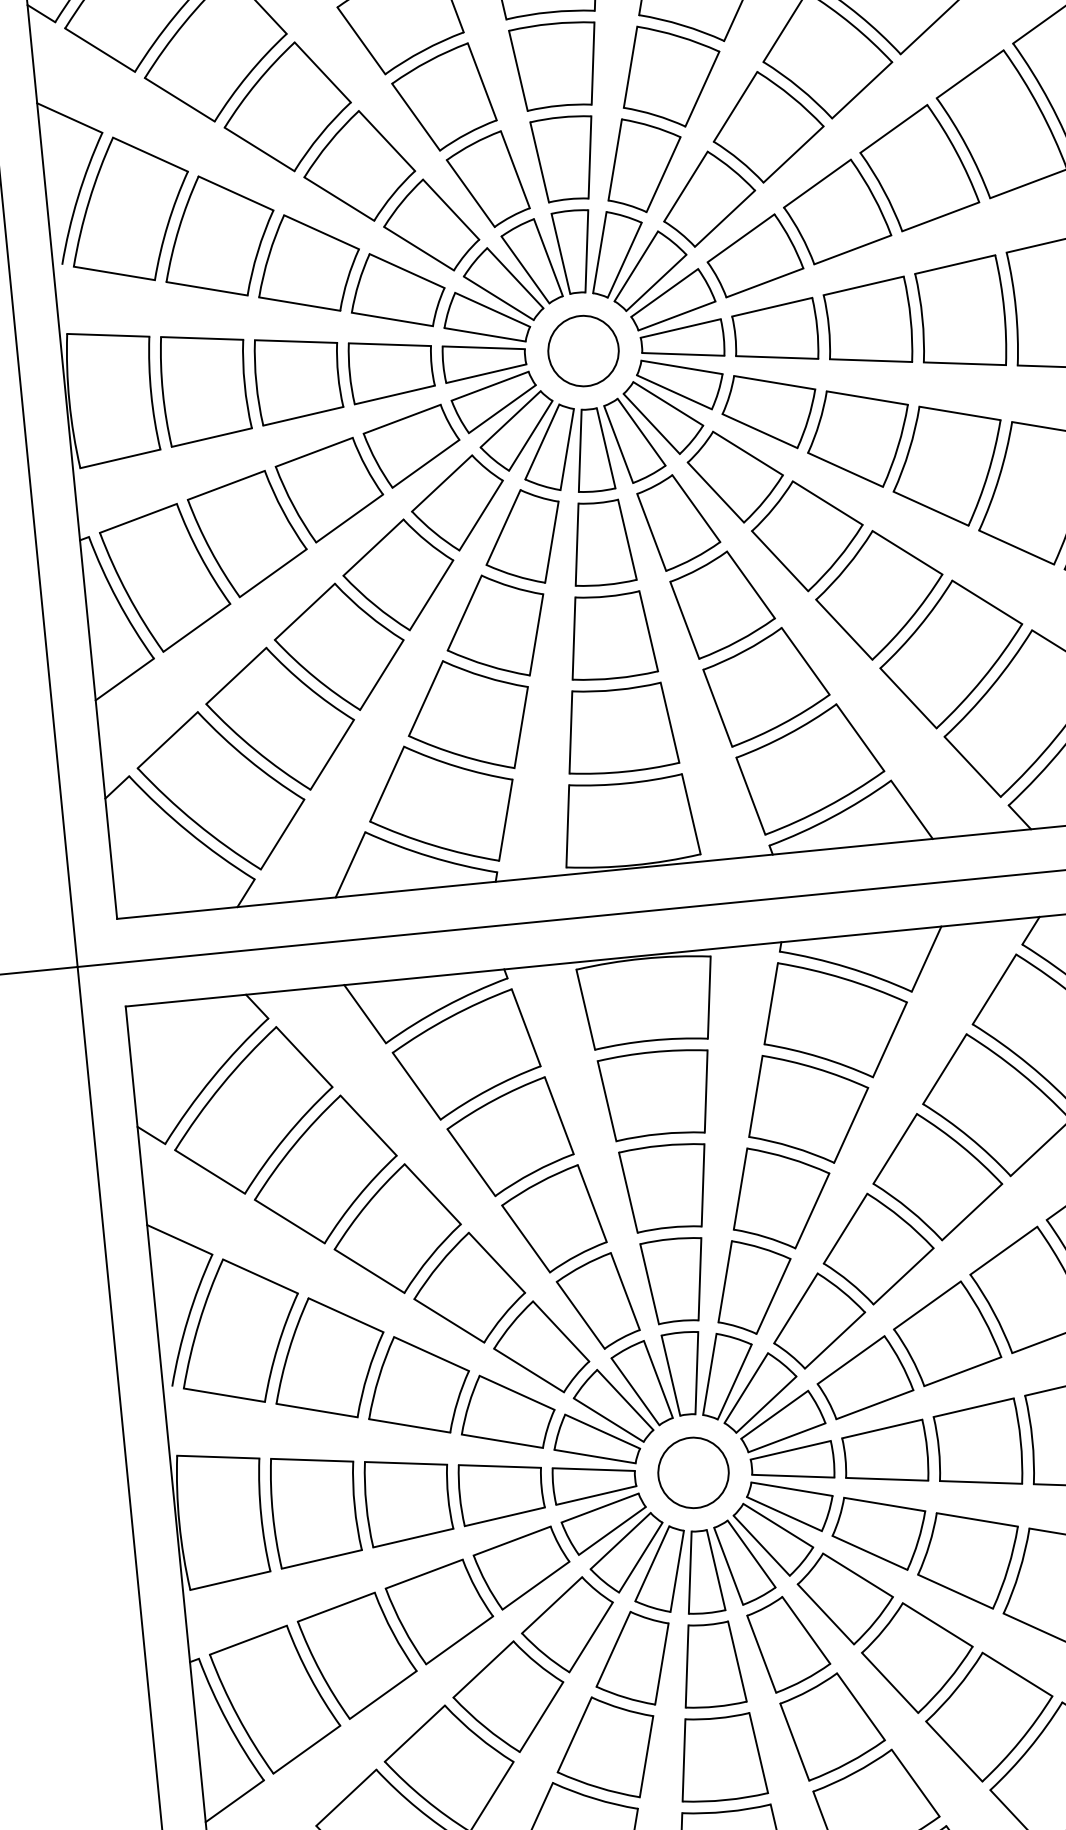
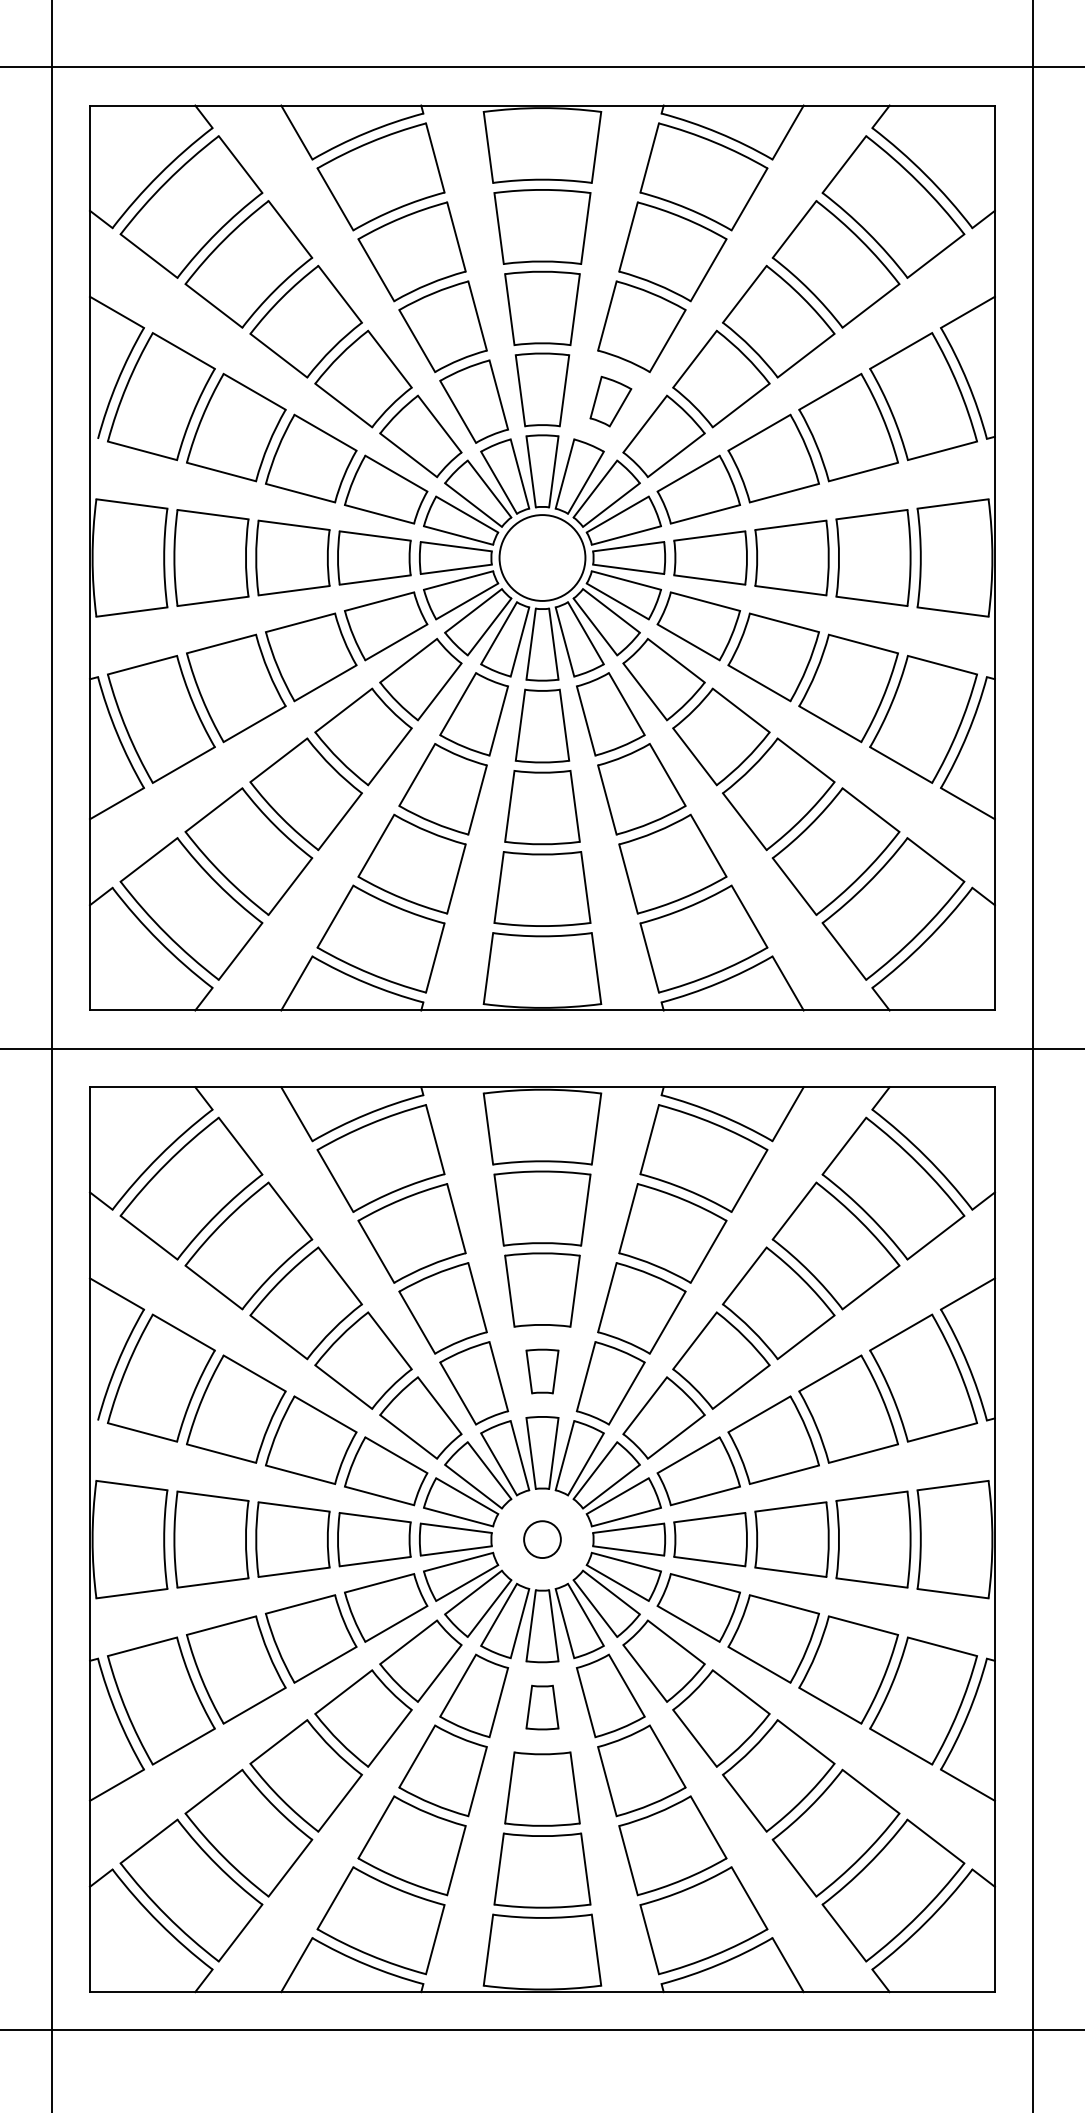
part: (643, 164) -> (610, 401), size x0.6
circle: (583, 350) -> (542, 557), size x1.4
part: (674, 1280) -> (542, 1371), size x0.6
circle: (693, 1472) -> (542, 1539), size x0.6
part: (712, 1664) -> (542, 1707), size x0.6

